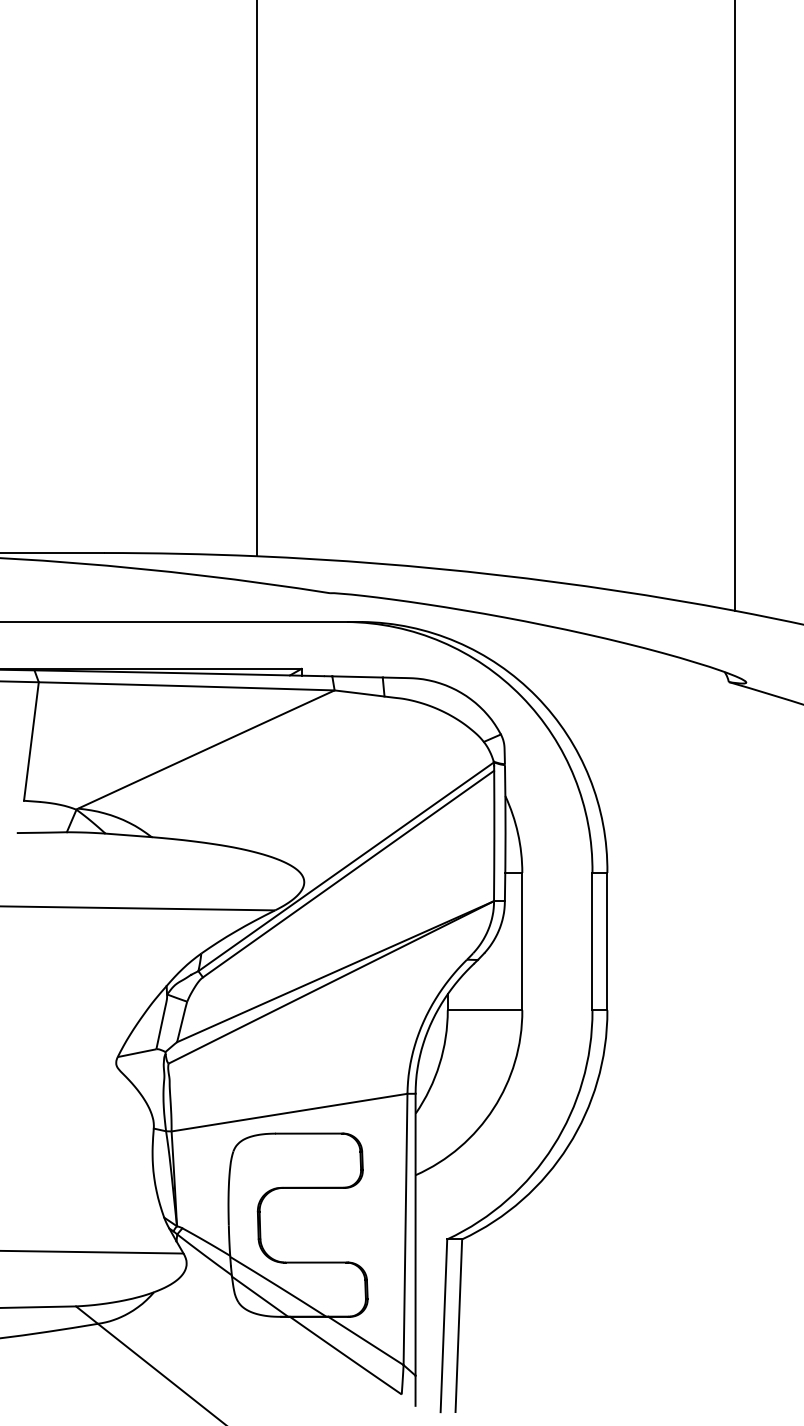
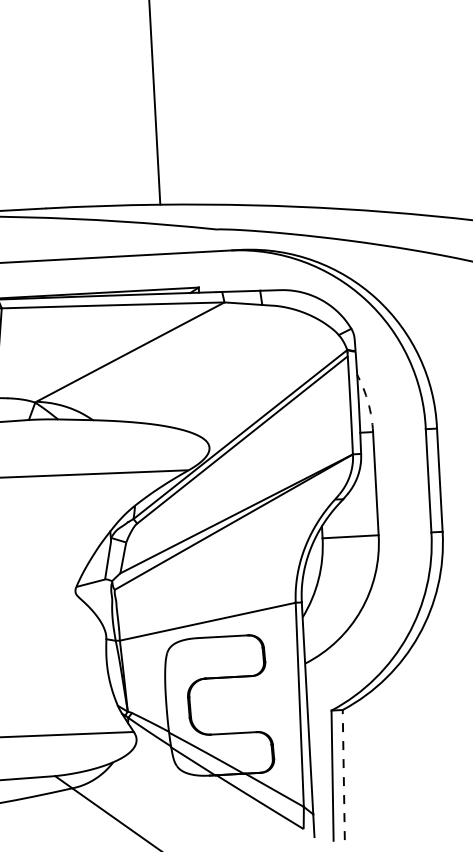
arc: (518, 833) -> (368, 402), solid -> dashed
line: (458, 1325) -> (343, 774), solid -> dashed

